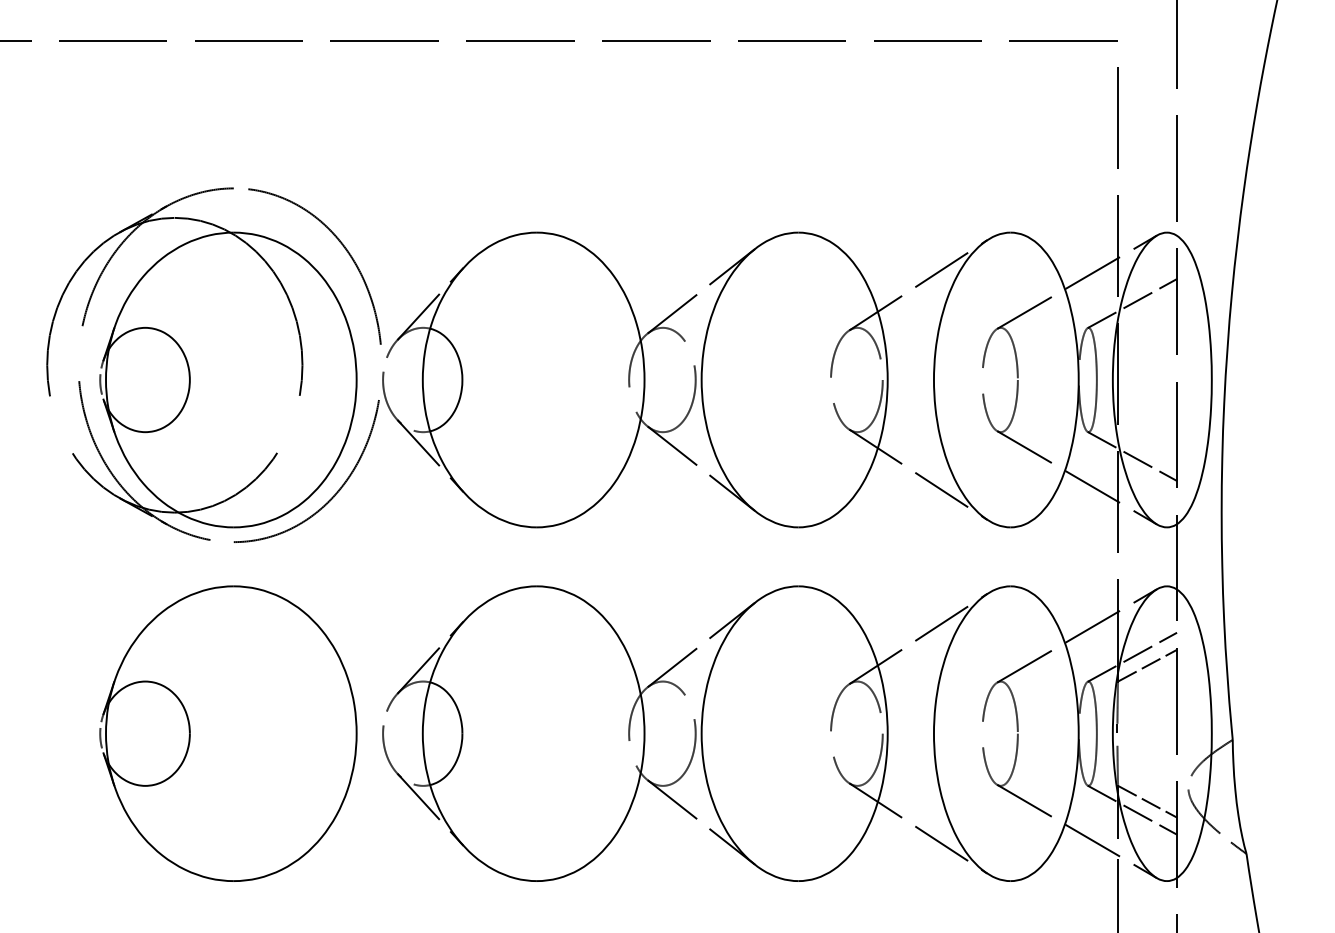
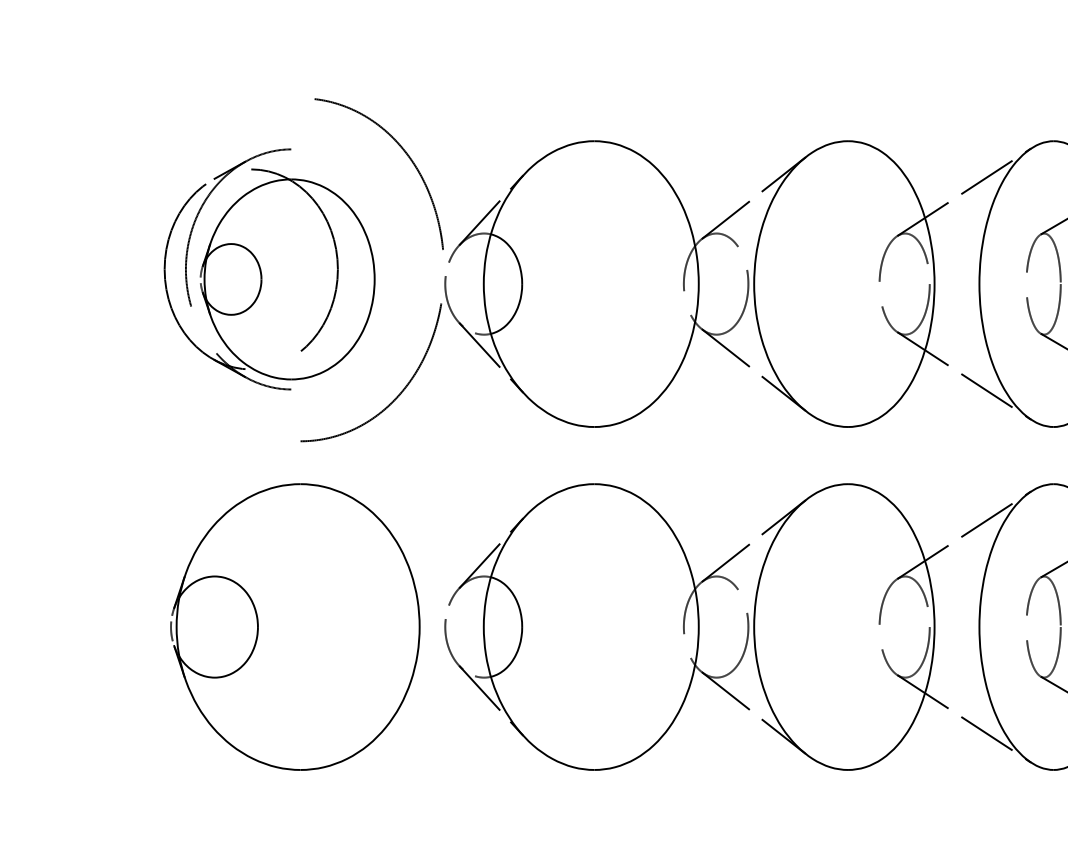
part: (201, 363) -> (269, 268), size x0.7

